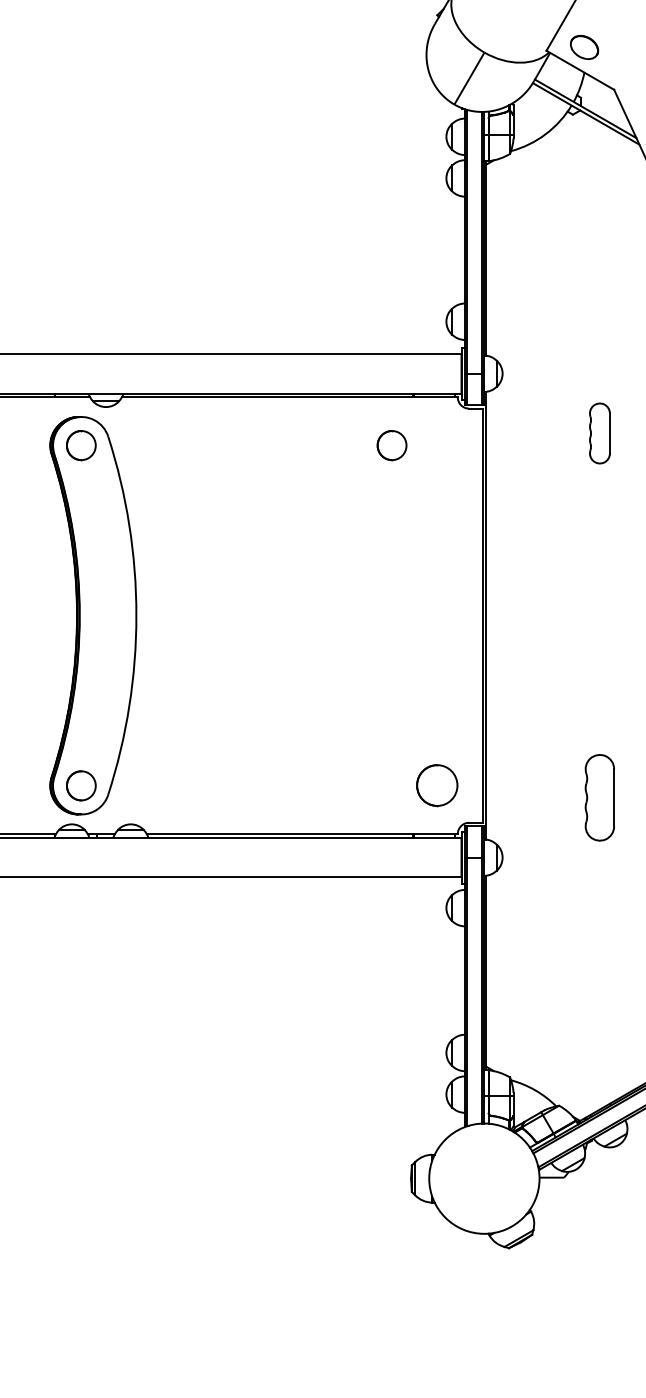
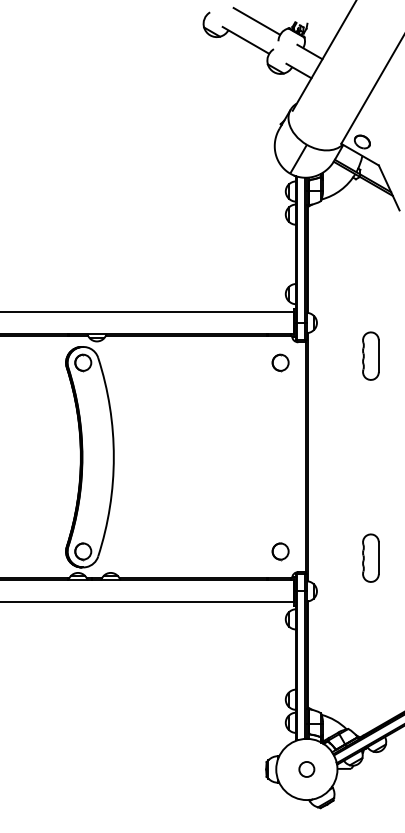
part: (599, 432) -> (370, 355), size x1.43
part: (391, 445) -> (280, 362), moved
part: (436, 785) -> (280, 551), size x0.71
circle: (483, 1178) -> (306, 769), added

